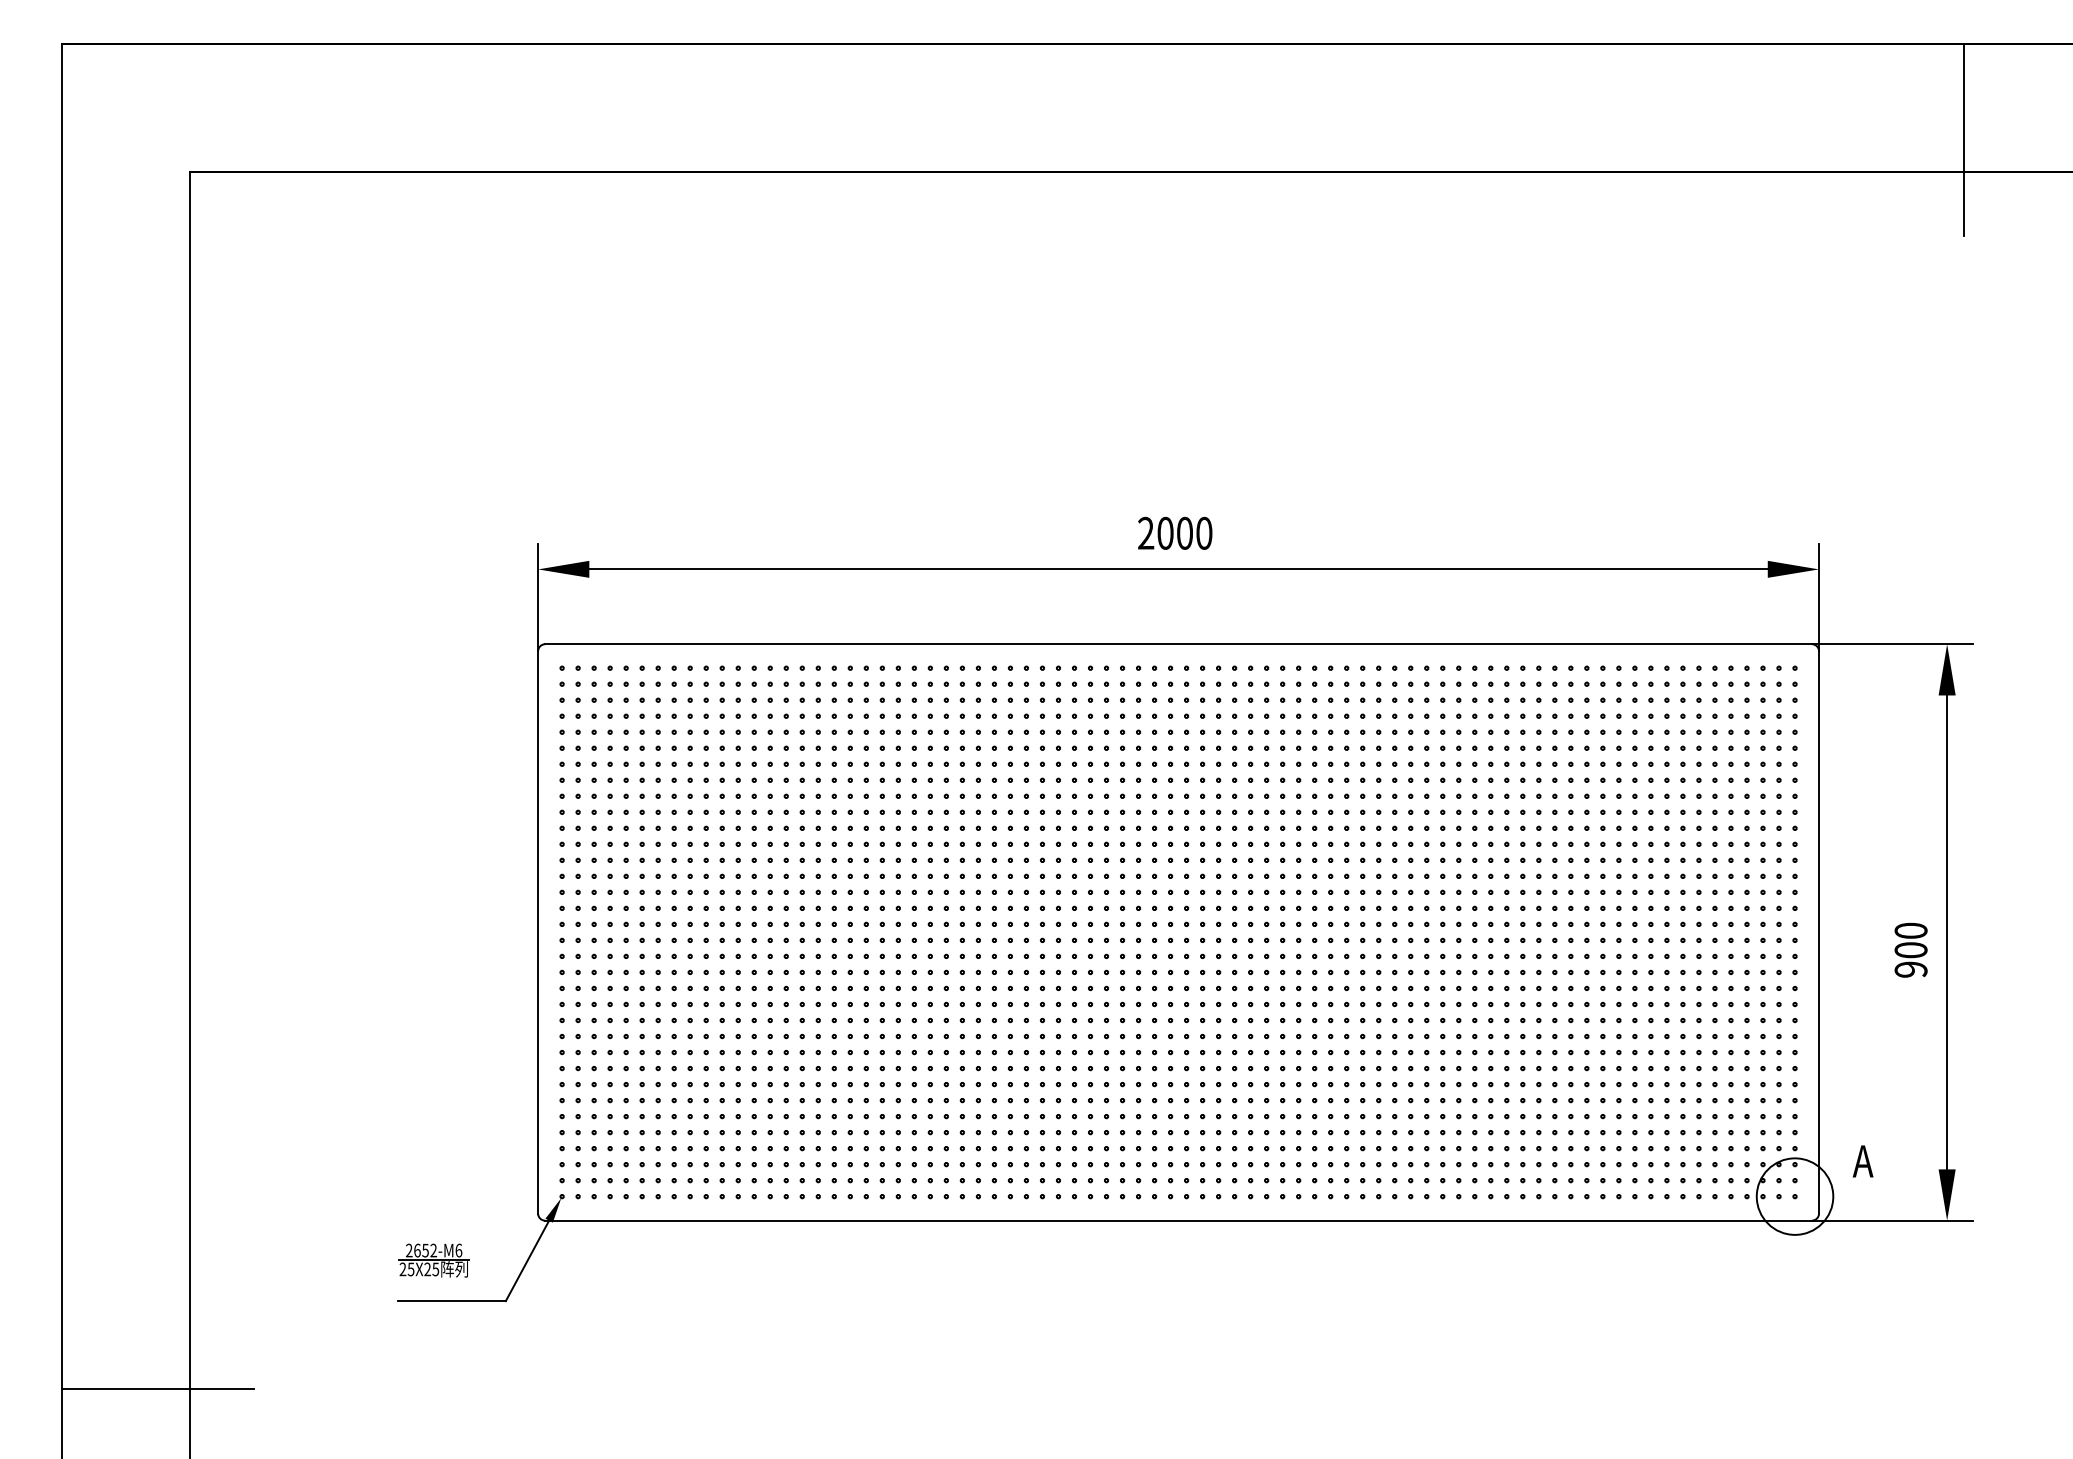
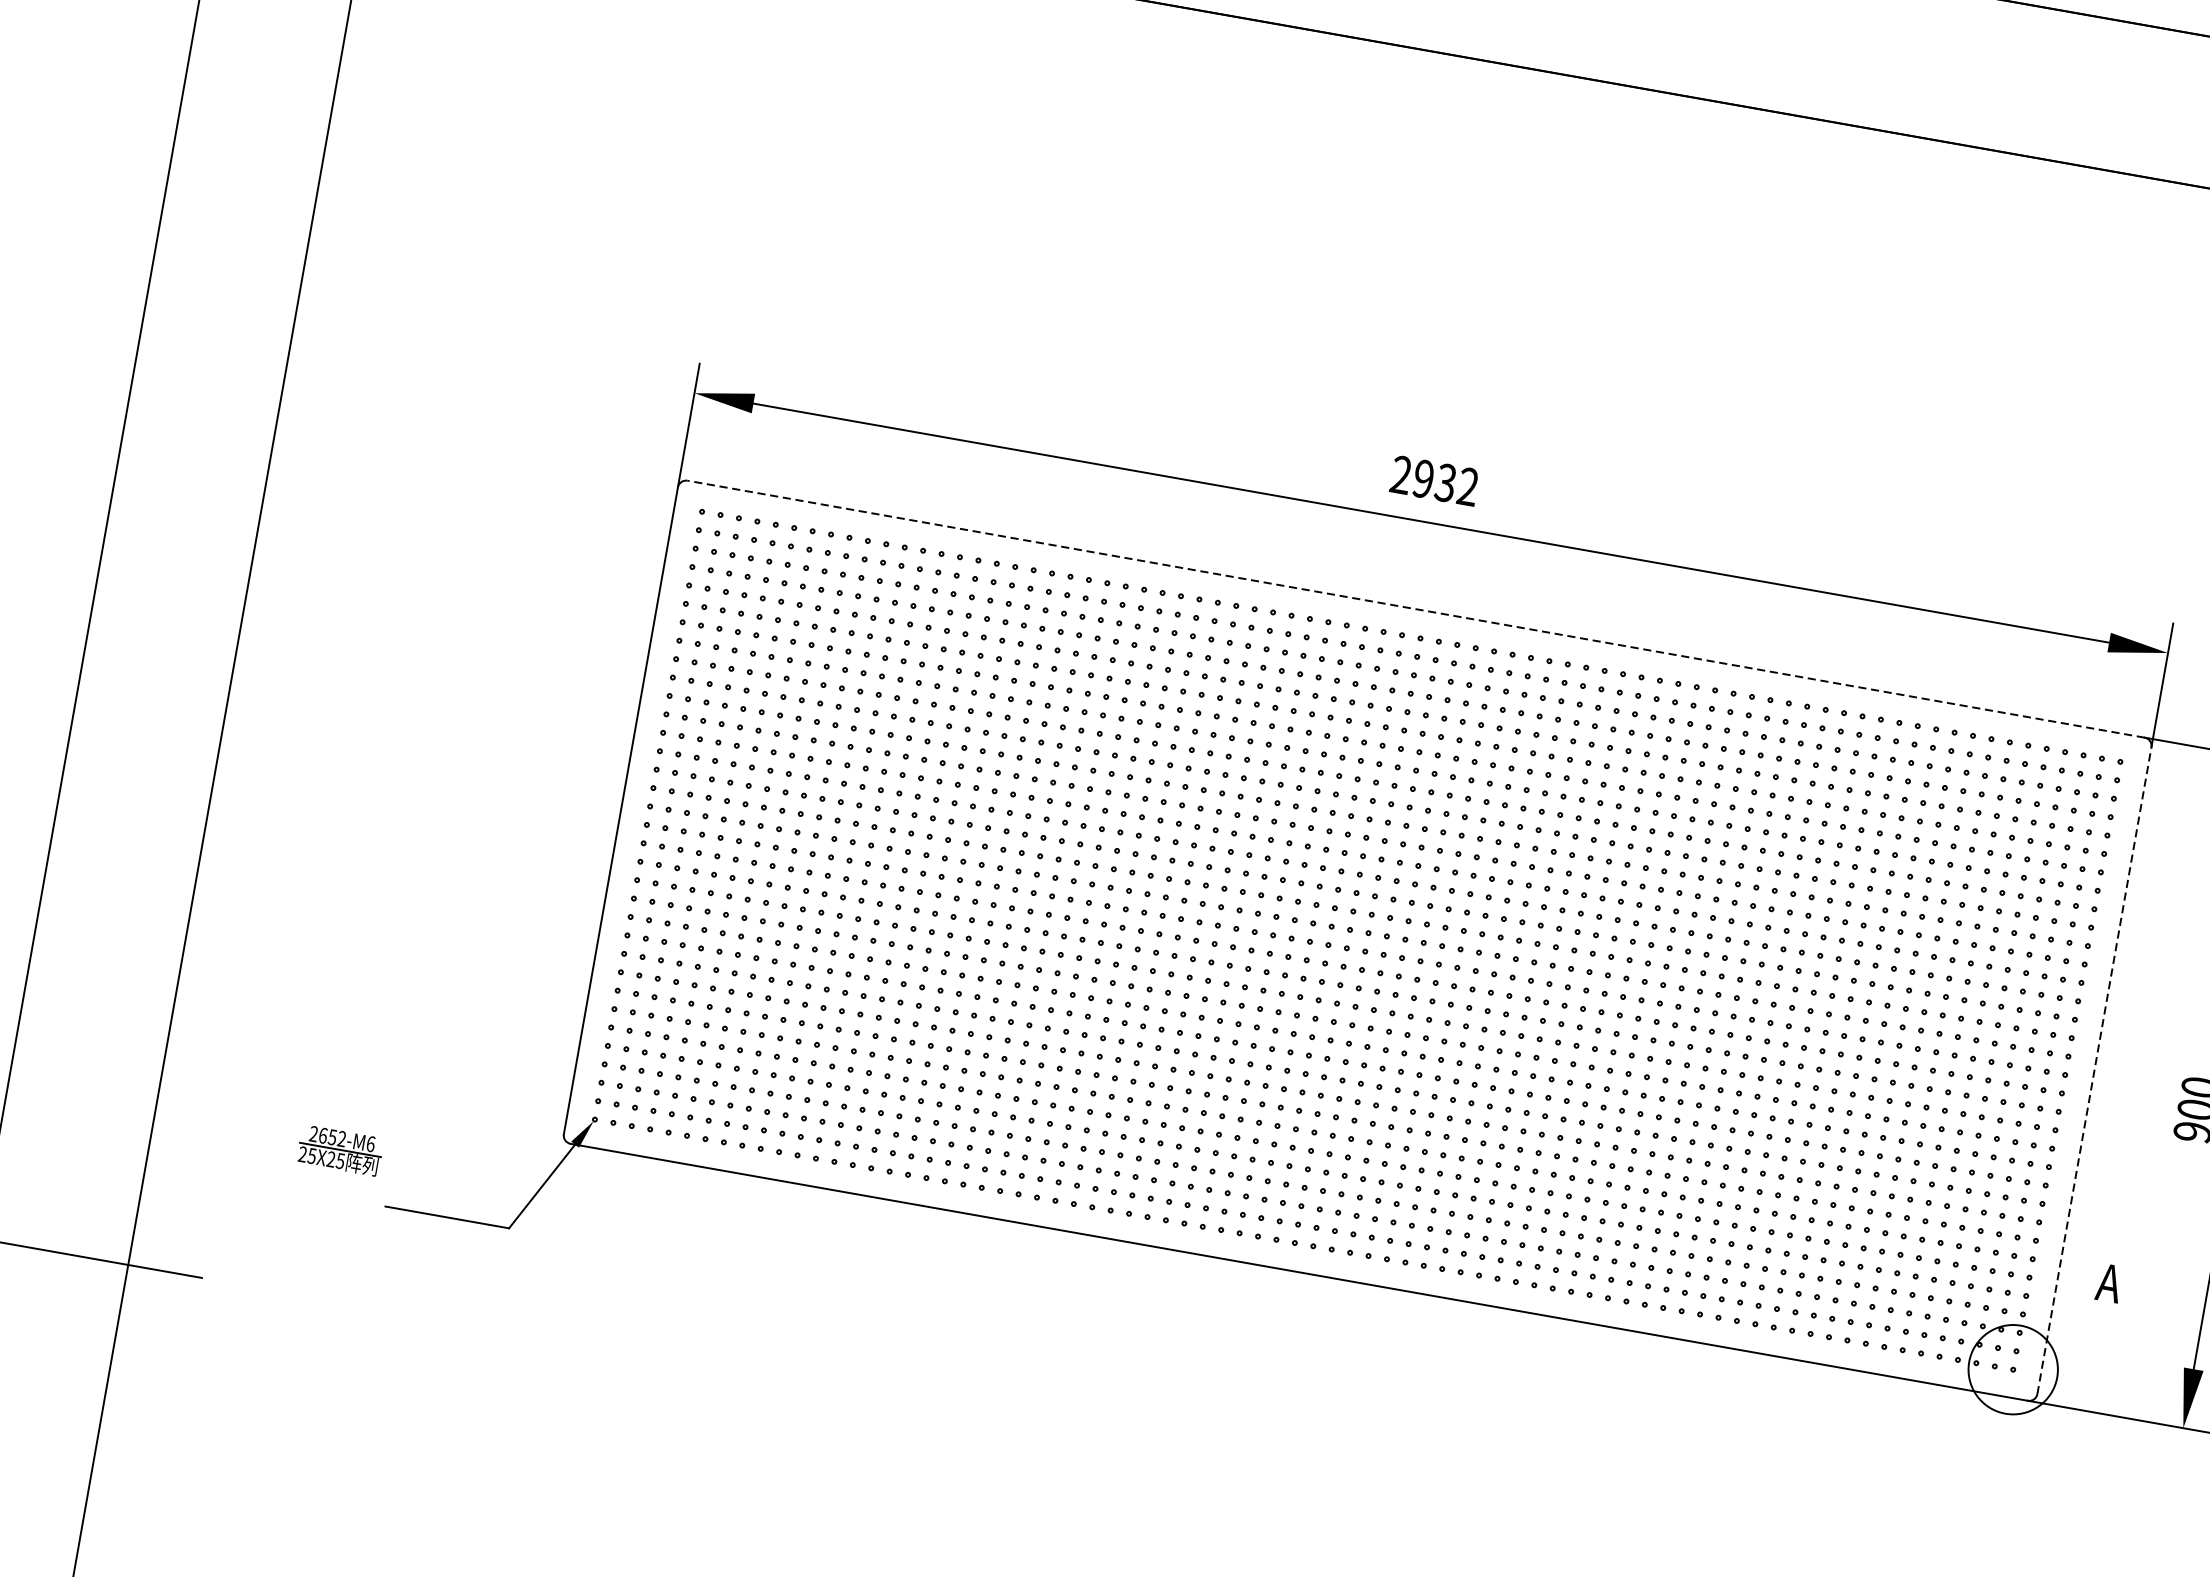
text: (1184, 532) -> (1445, 481), 2000 -> 2932
line: (1178, 644) -> (1415, 609), solid -> dashed
line: (1819, 931) -> (2095, 1069), solid -> dashed
text: (1862, 1161) -> (2108, 1283), moved
part: (433, 1260) -> (339, 1150), moved

